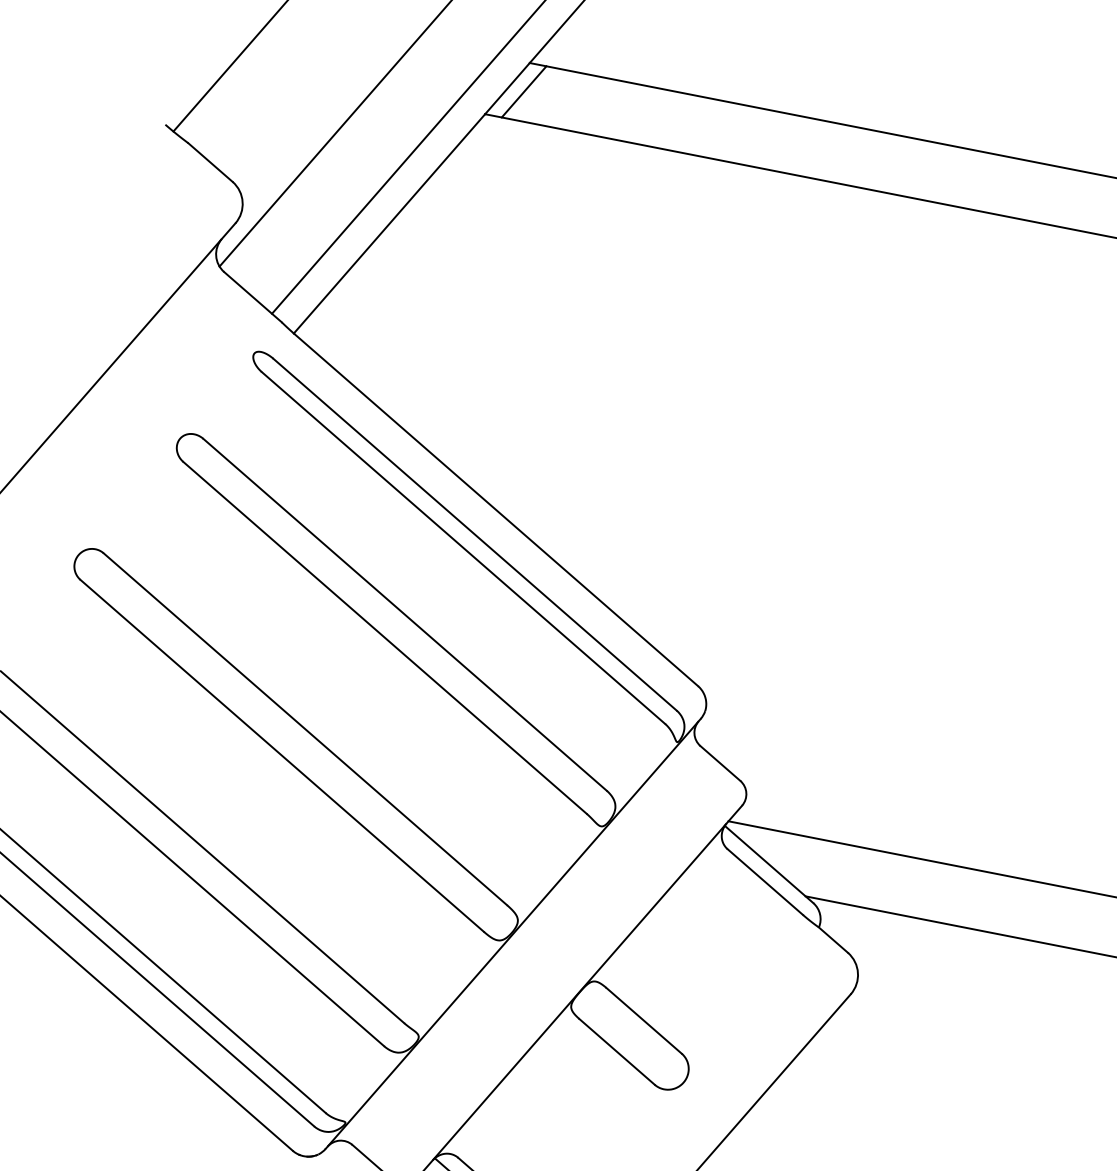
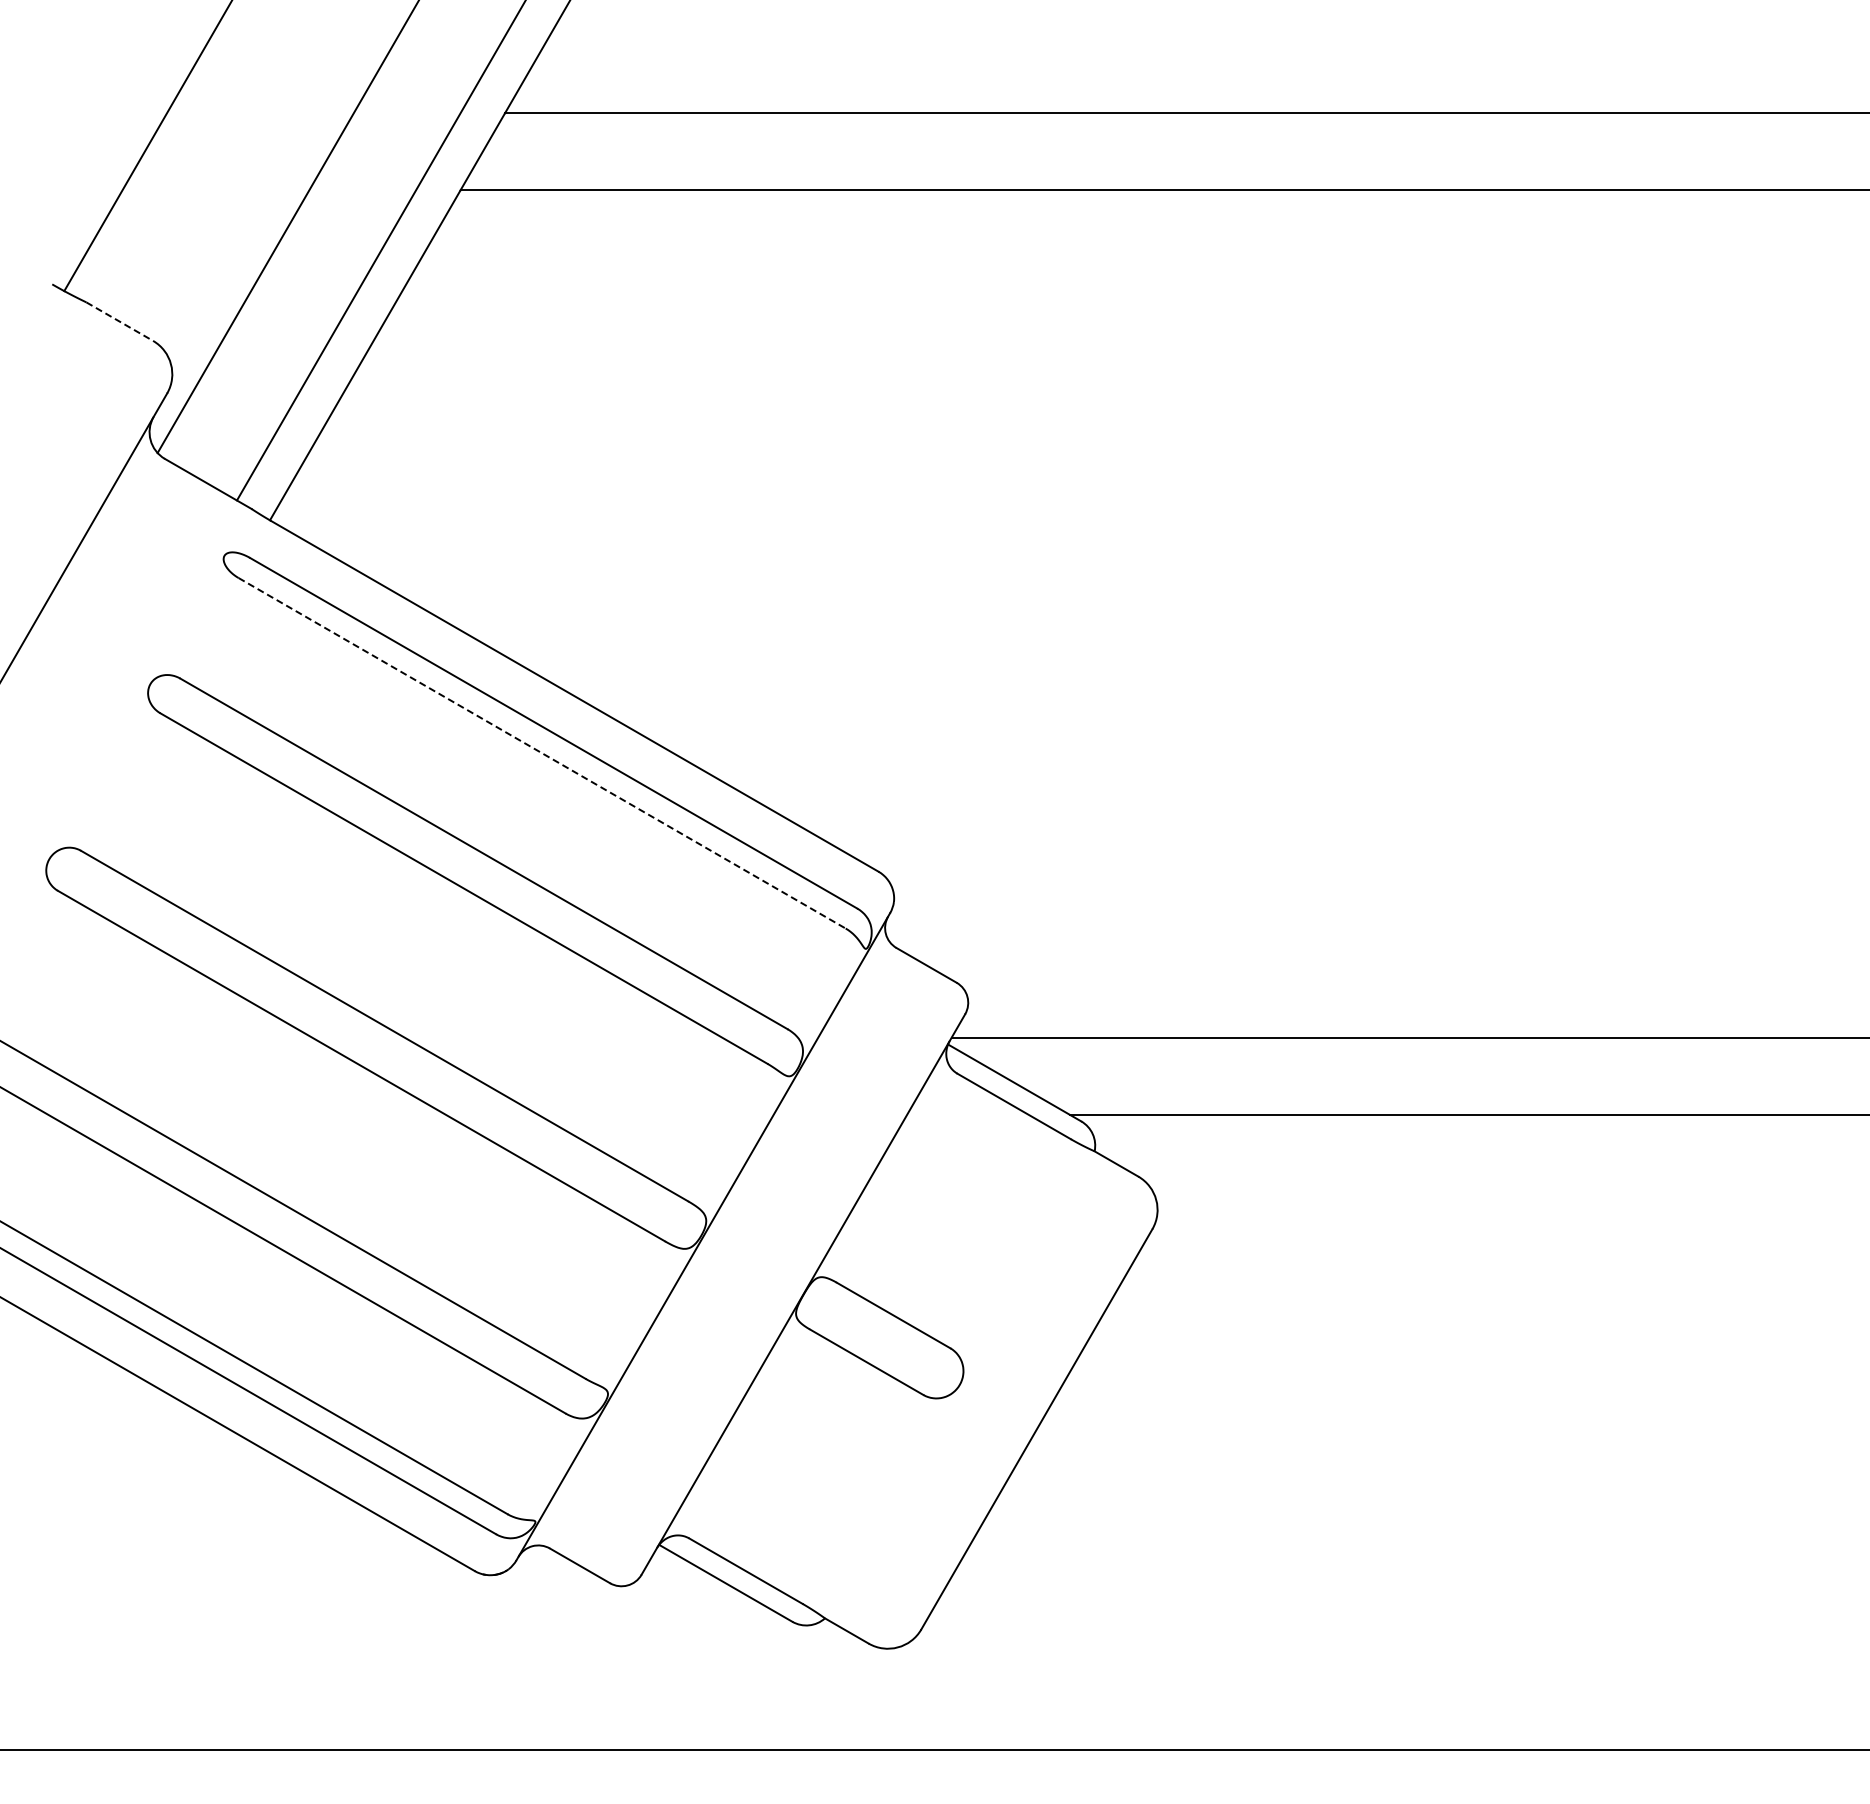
line: (523, 91) -> (504, 151), removed
line: (210, 162) -> (119, 321), solid -> dashed
line: (463, 548) -> (542, 753), solid -> dashed

